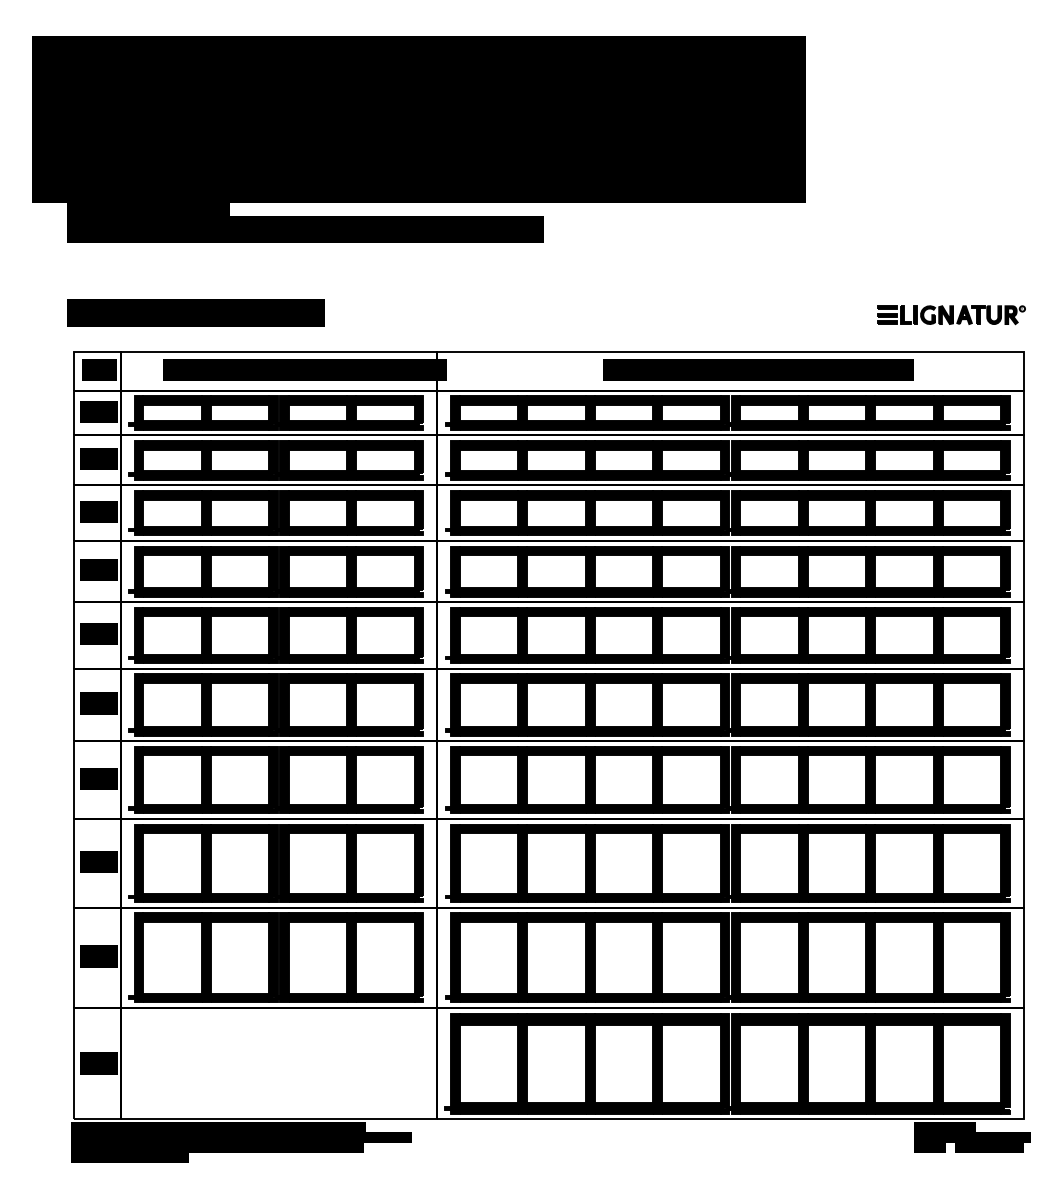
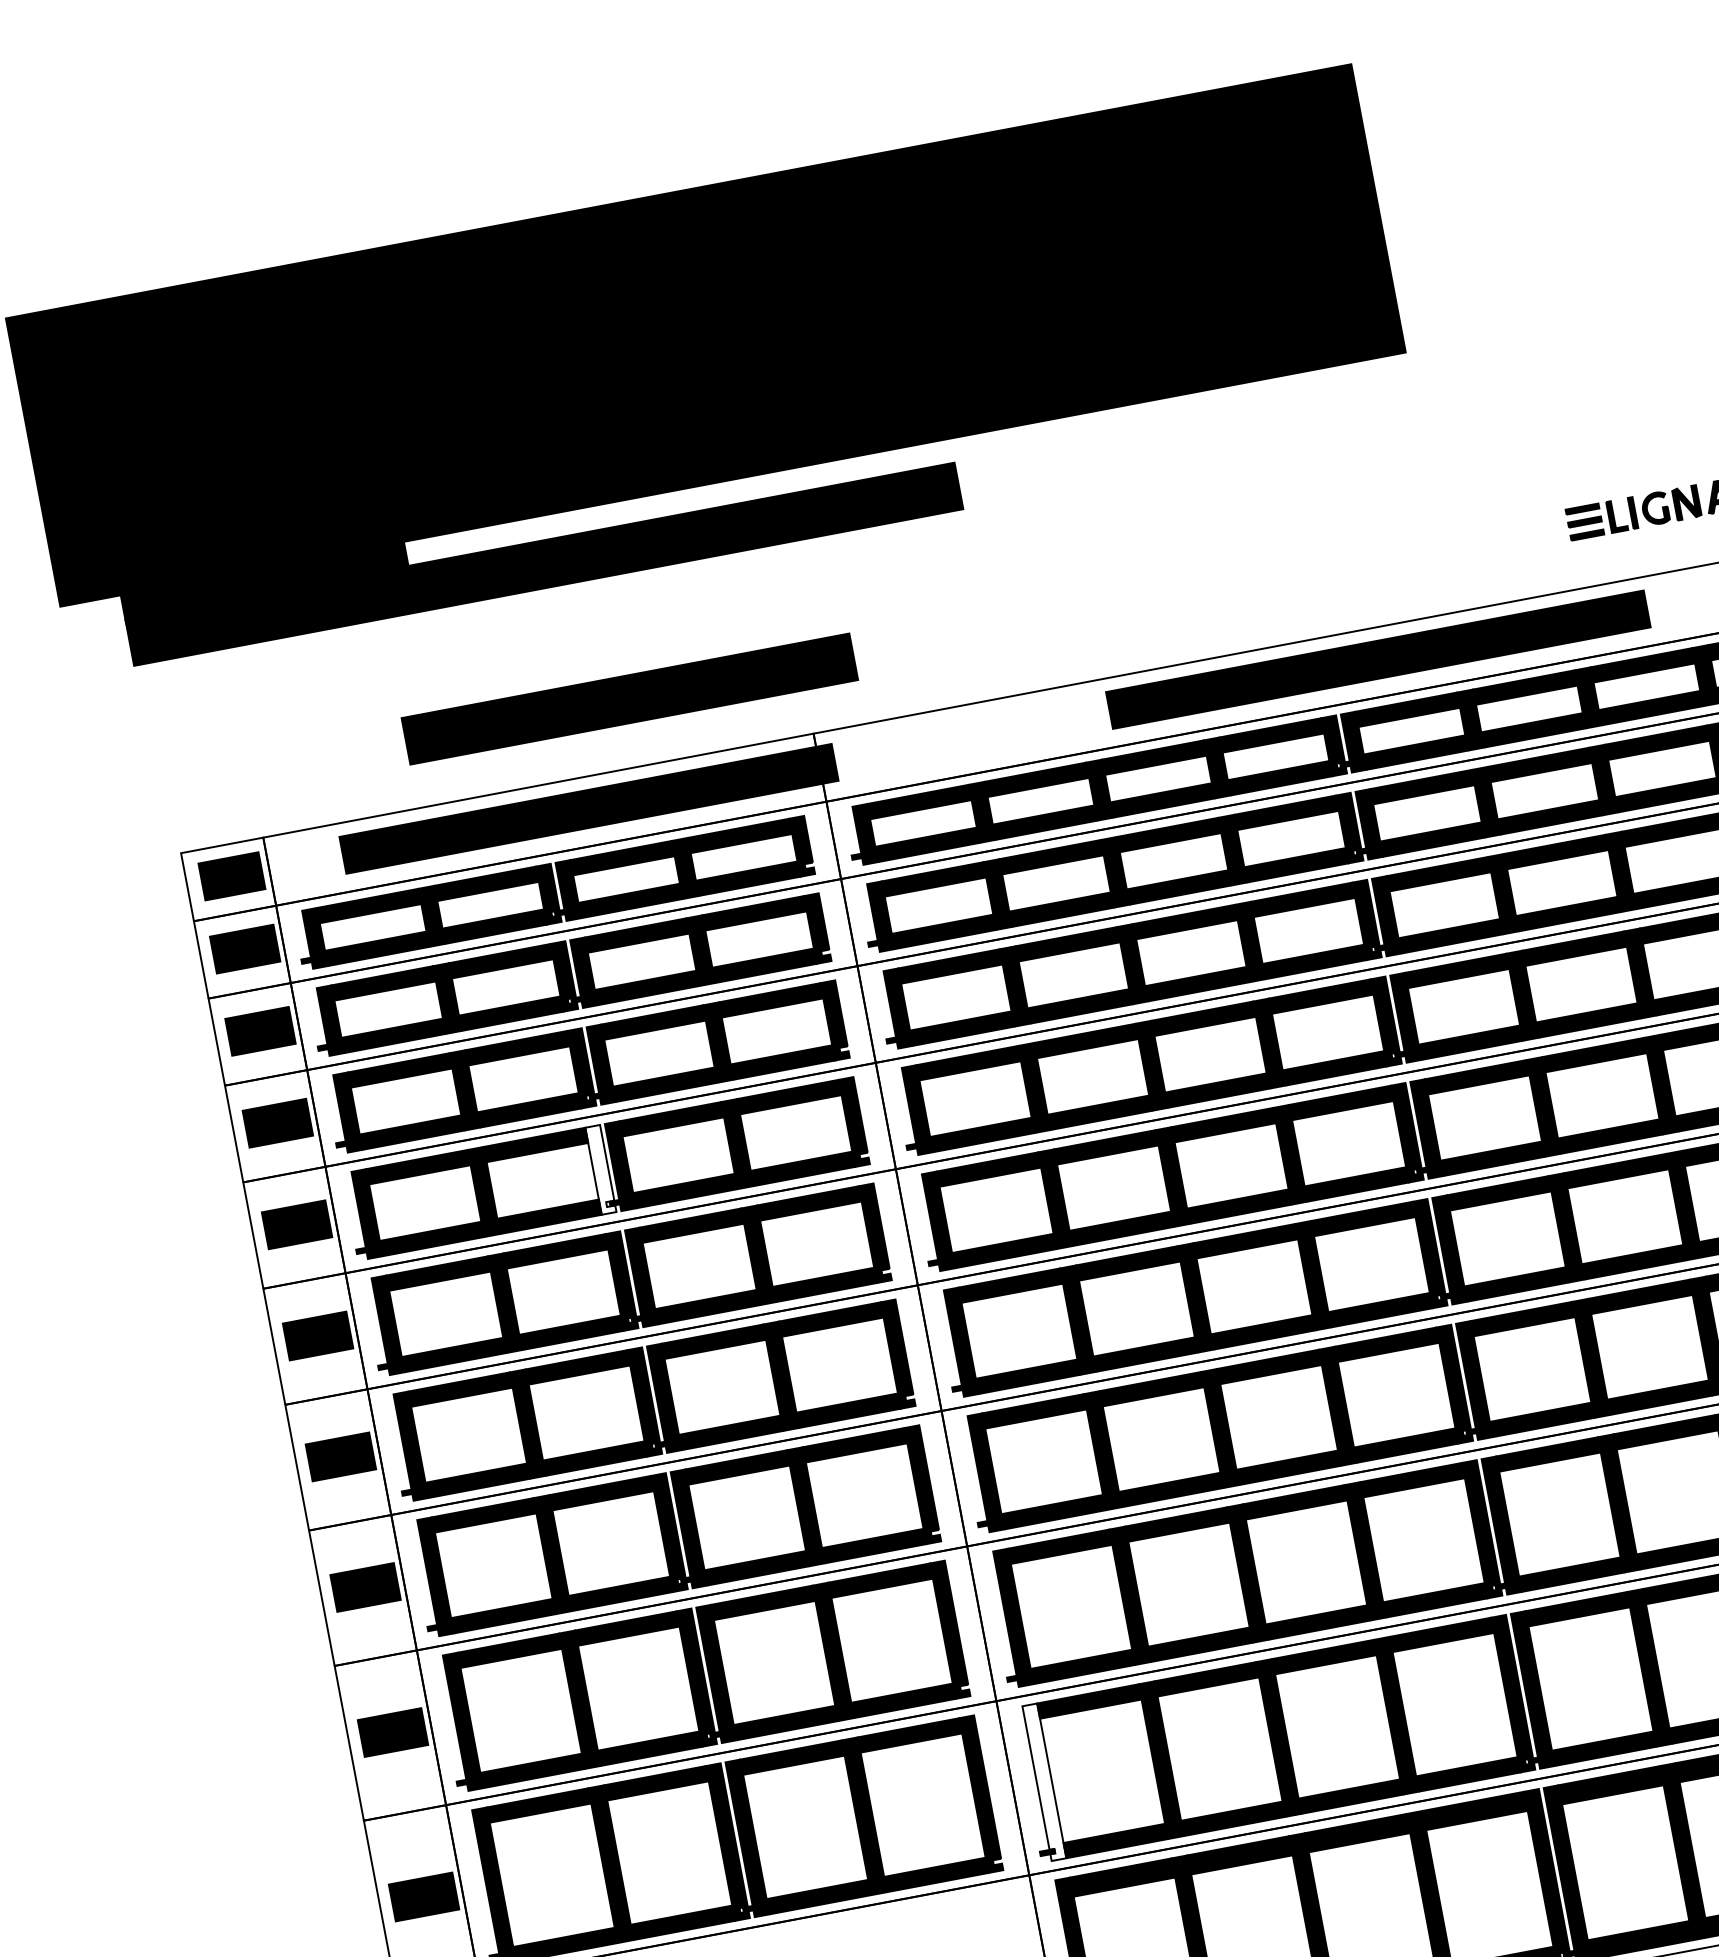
text: (195, 312) -> (629, 697), moved
fill: (273, 571) -> (601, 1169), removed
fill: (455, 957) -> (1044, 1781), removed

